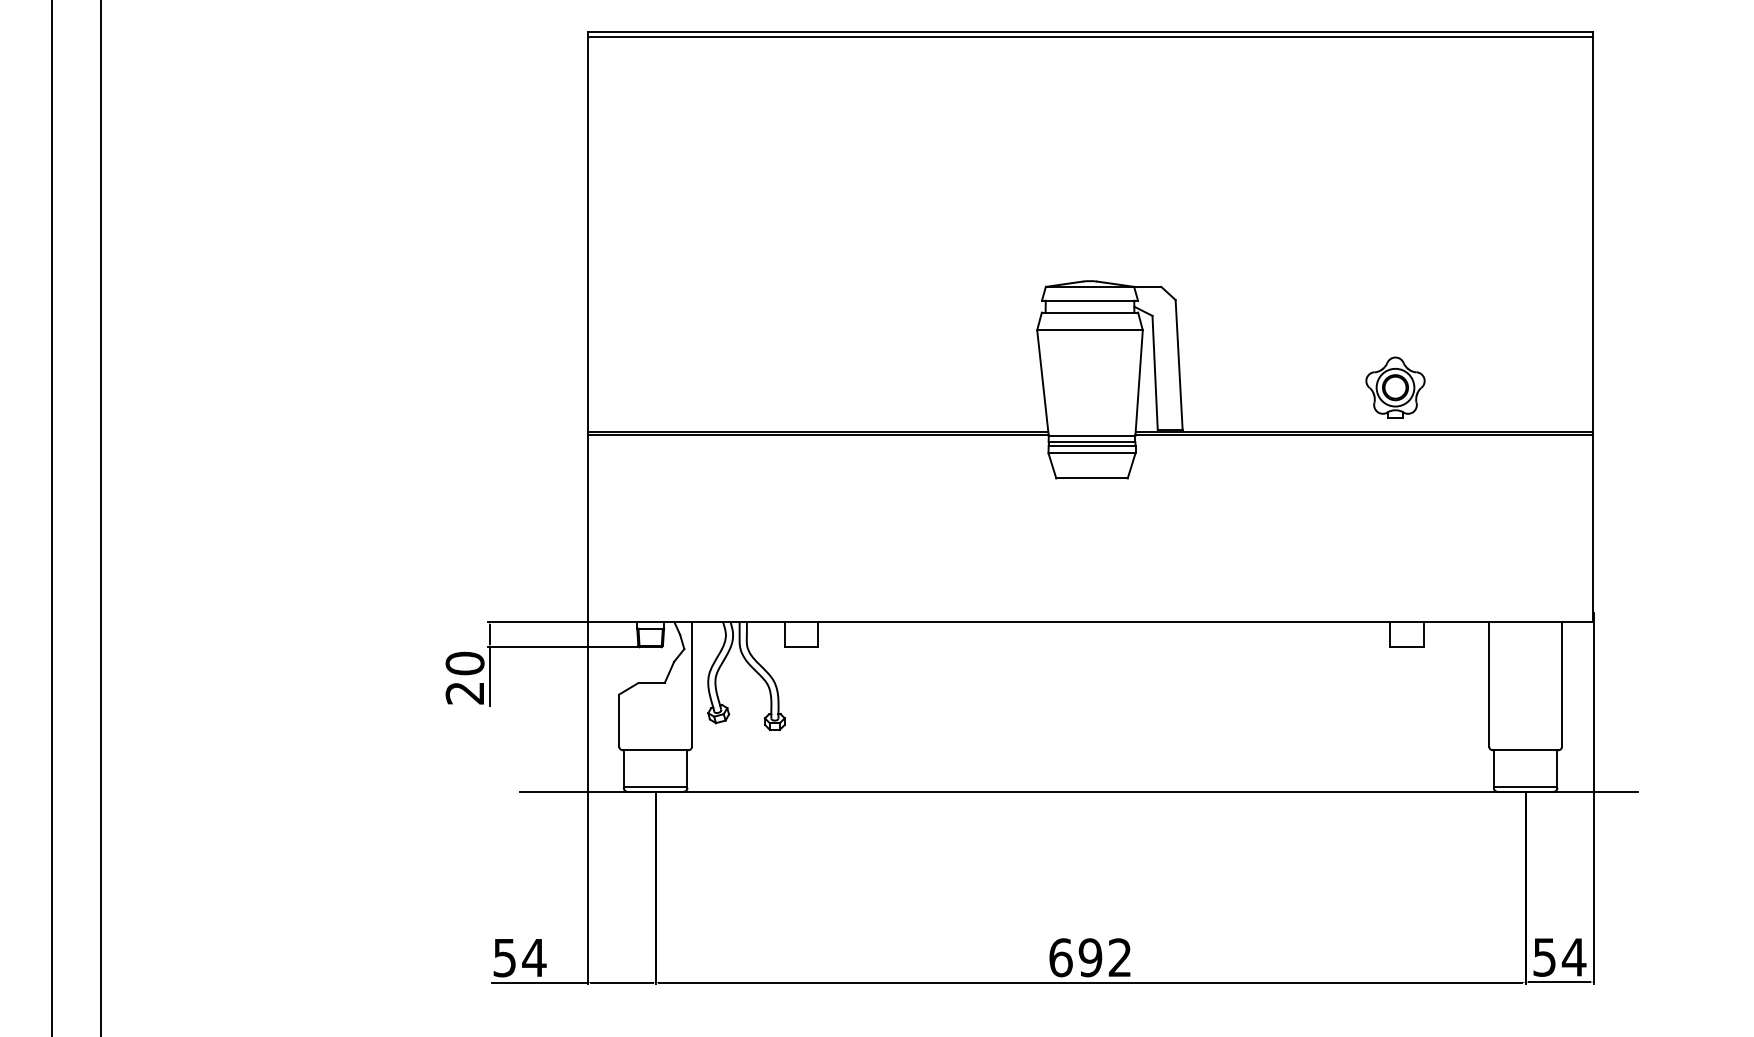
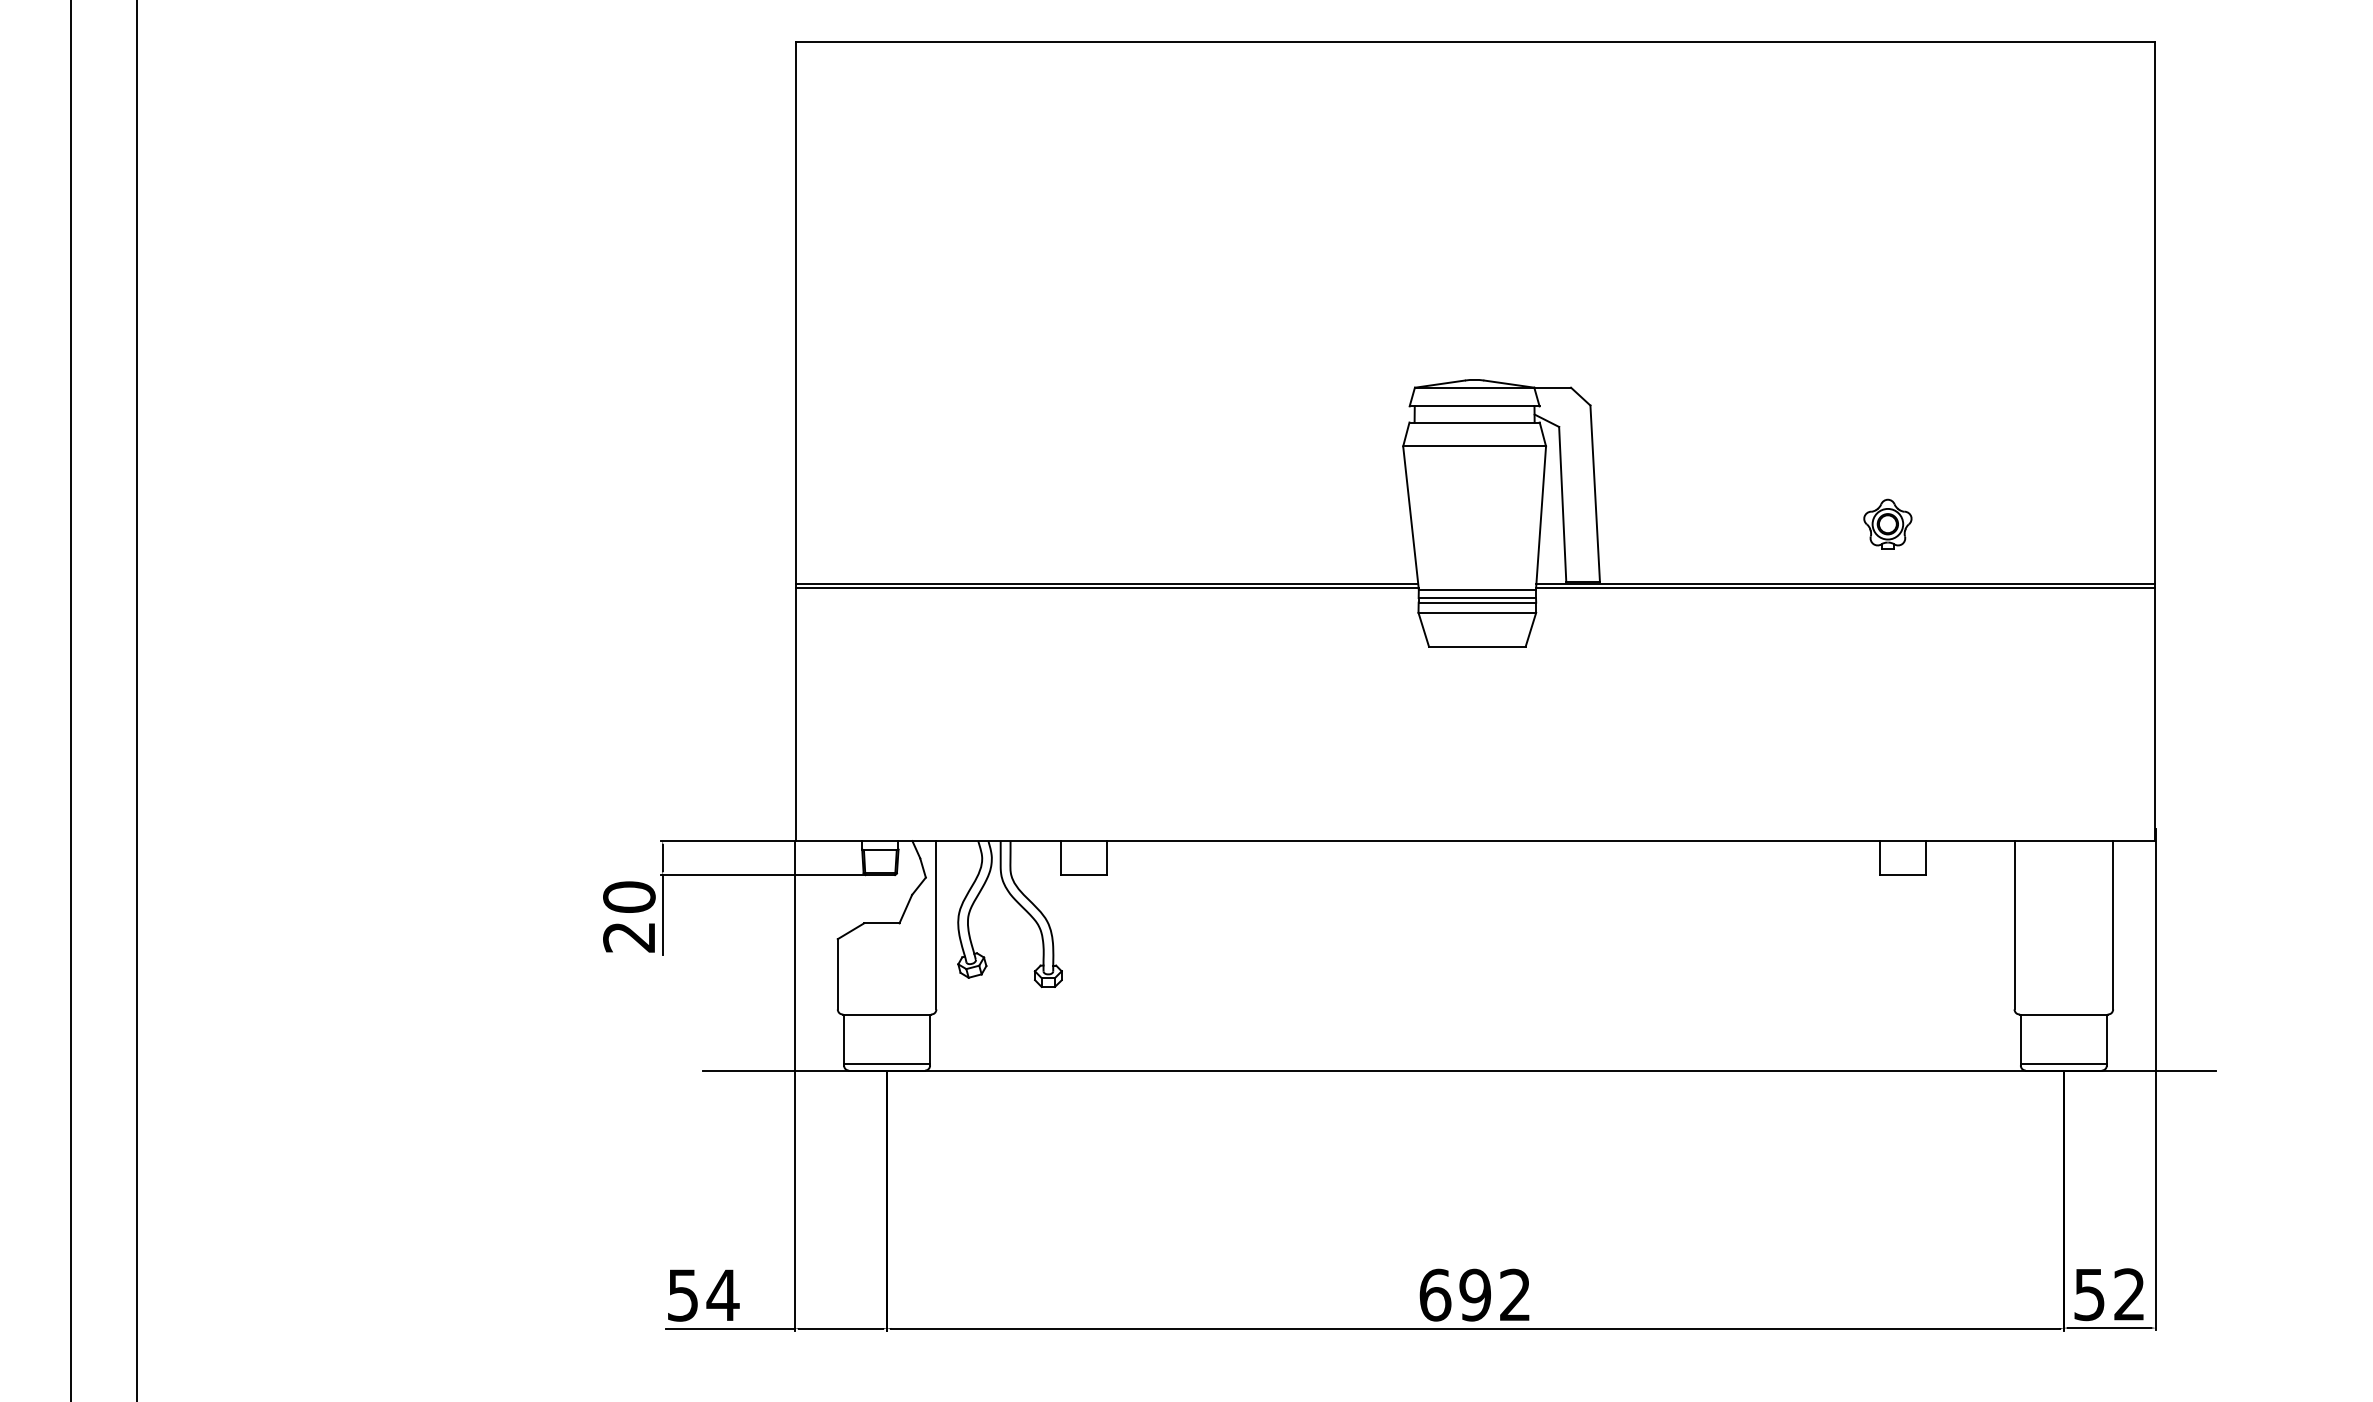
line: (1090, 36) -> (1475, 49), removed
part: (1395, 388) -> (1887, 524), size x0.6
text: (1574, 957) -> (2129, 1294), 54 -> 52

